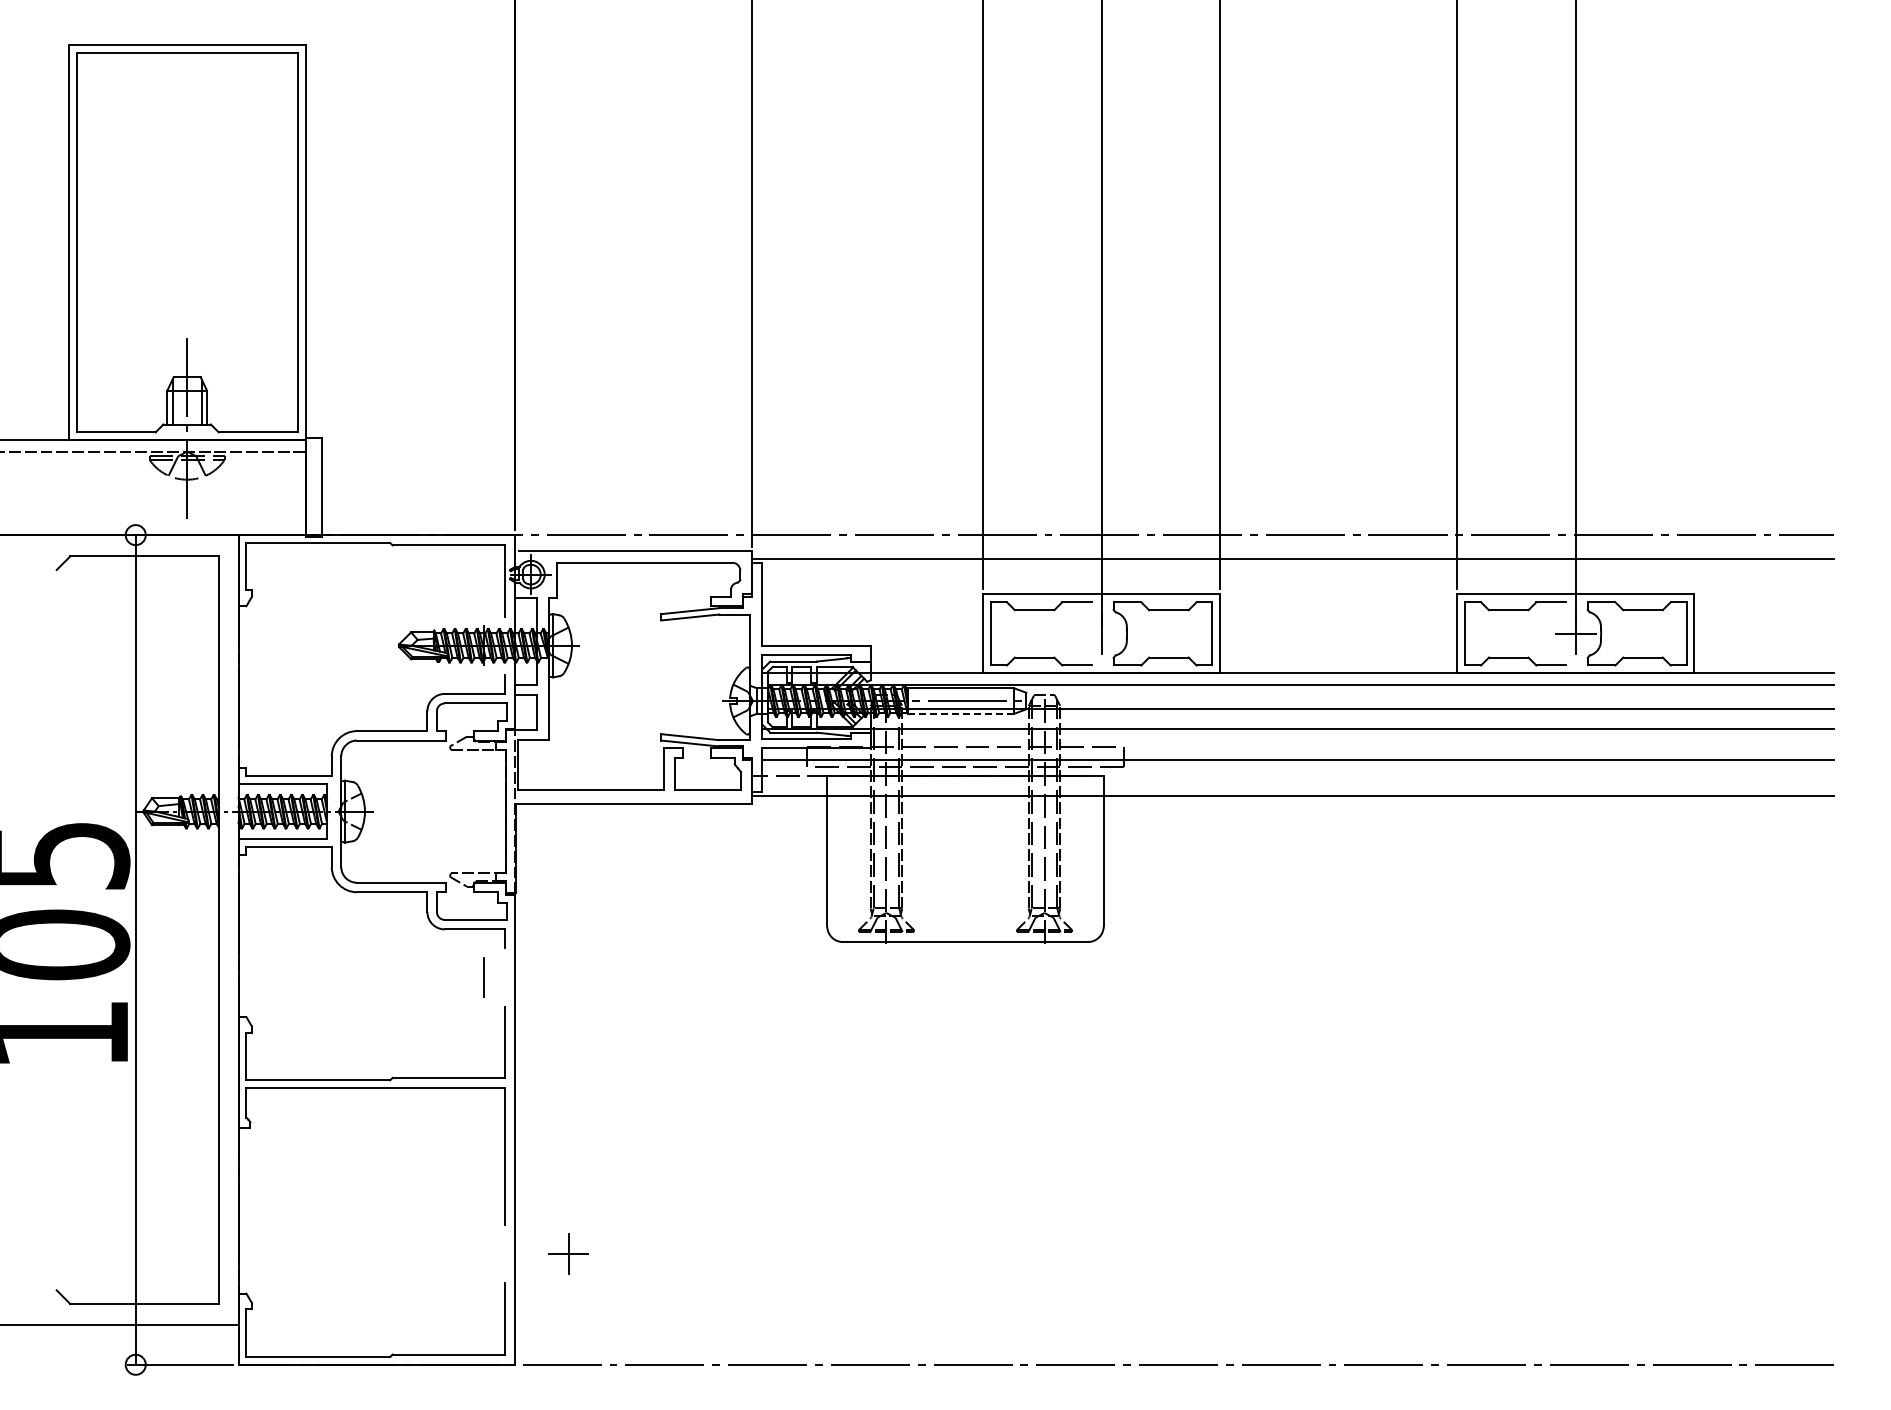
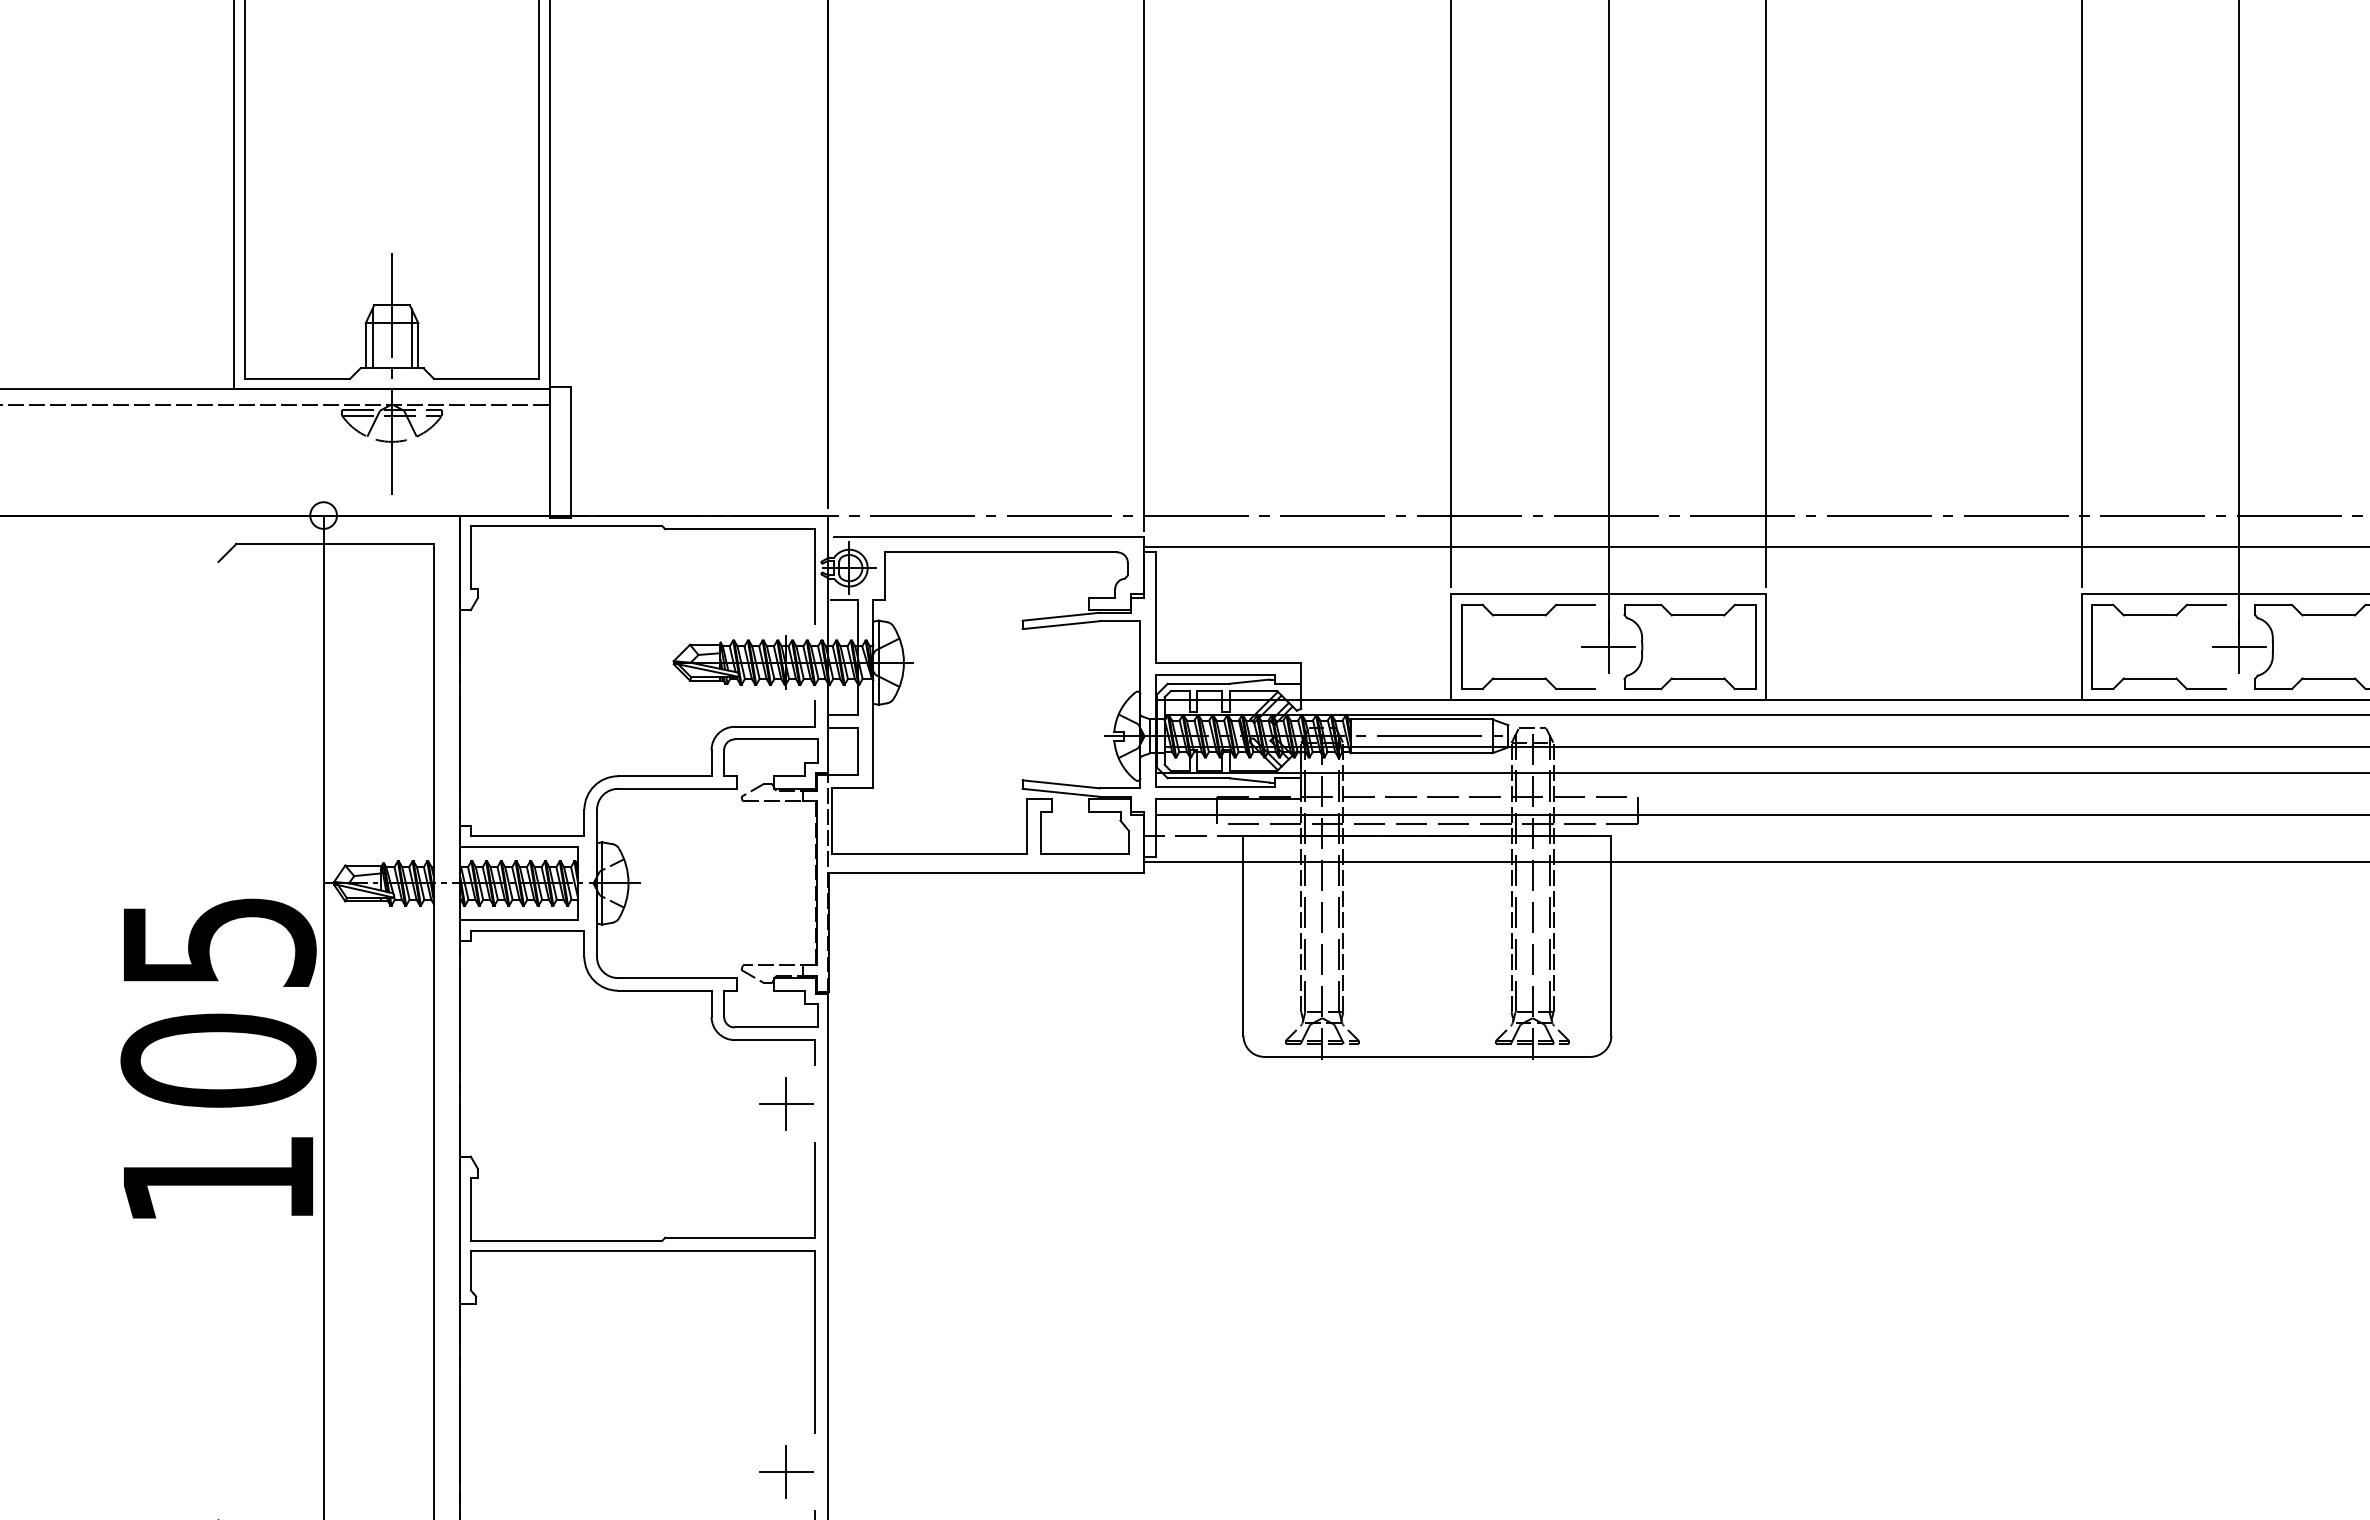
line: (1101, 633) -> (1608, 646), added
line: (961, 713) -> (1422, 752), dashed -> solid
line: (483, 977) -> (786, 1104), added
part: (568, 1253) -> (786, 1471), moved

